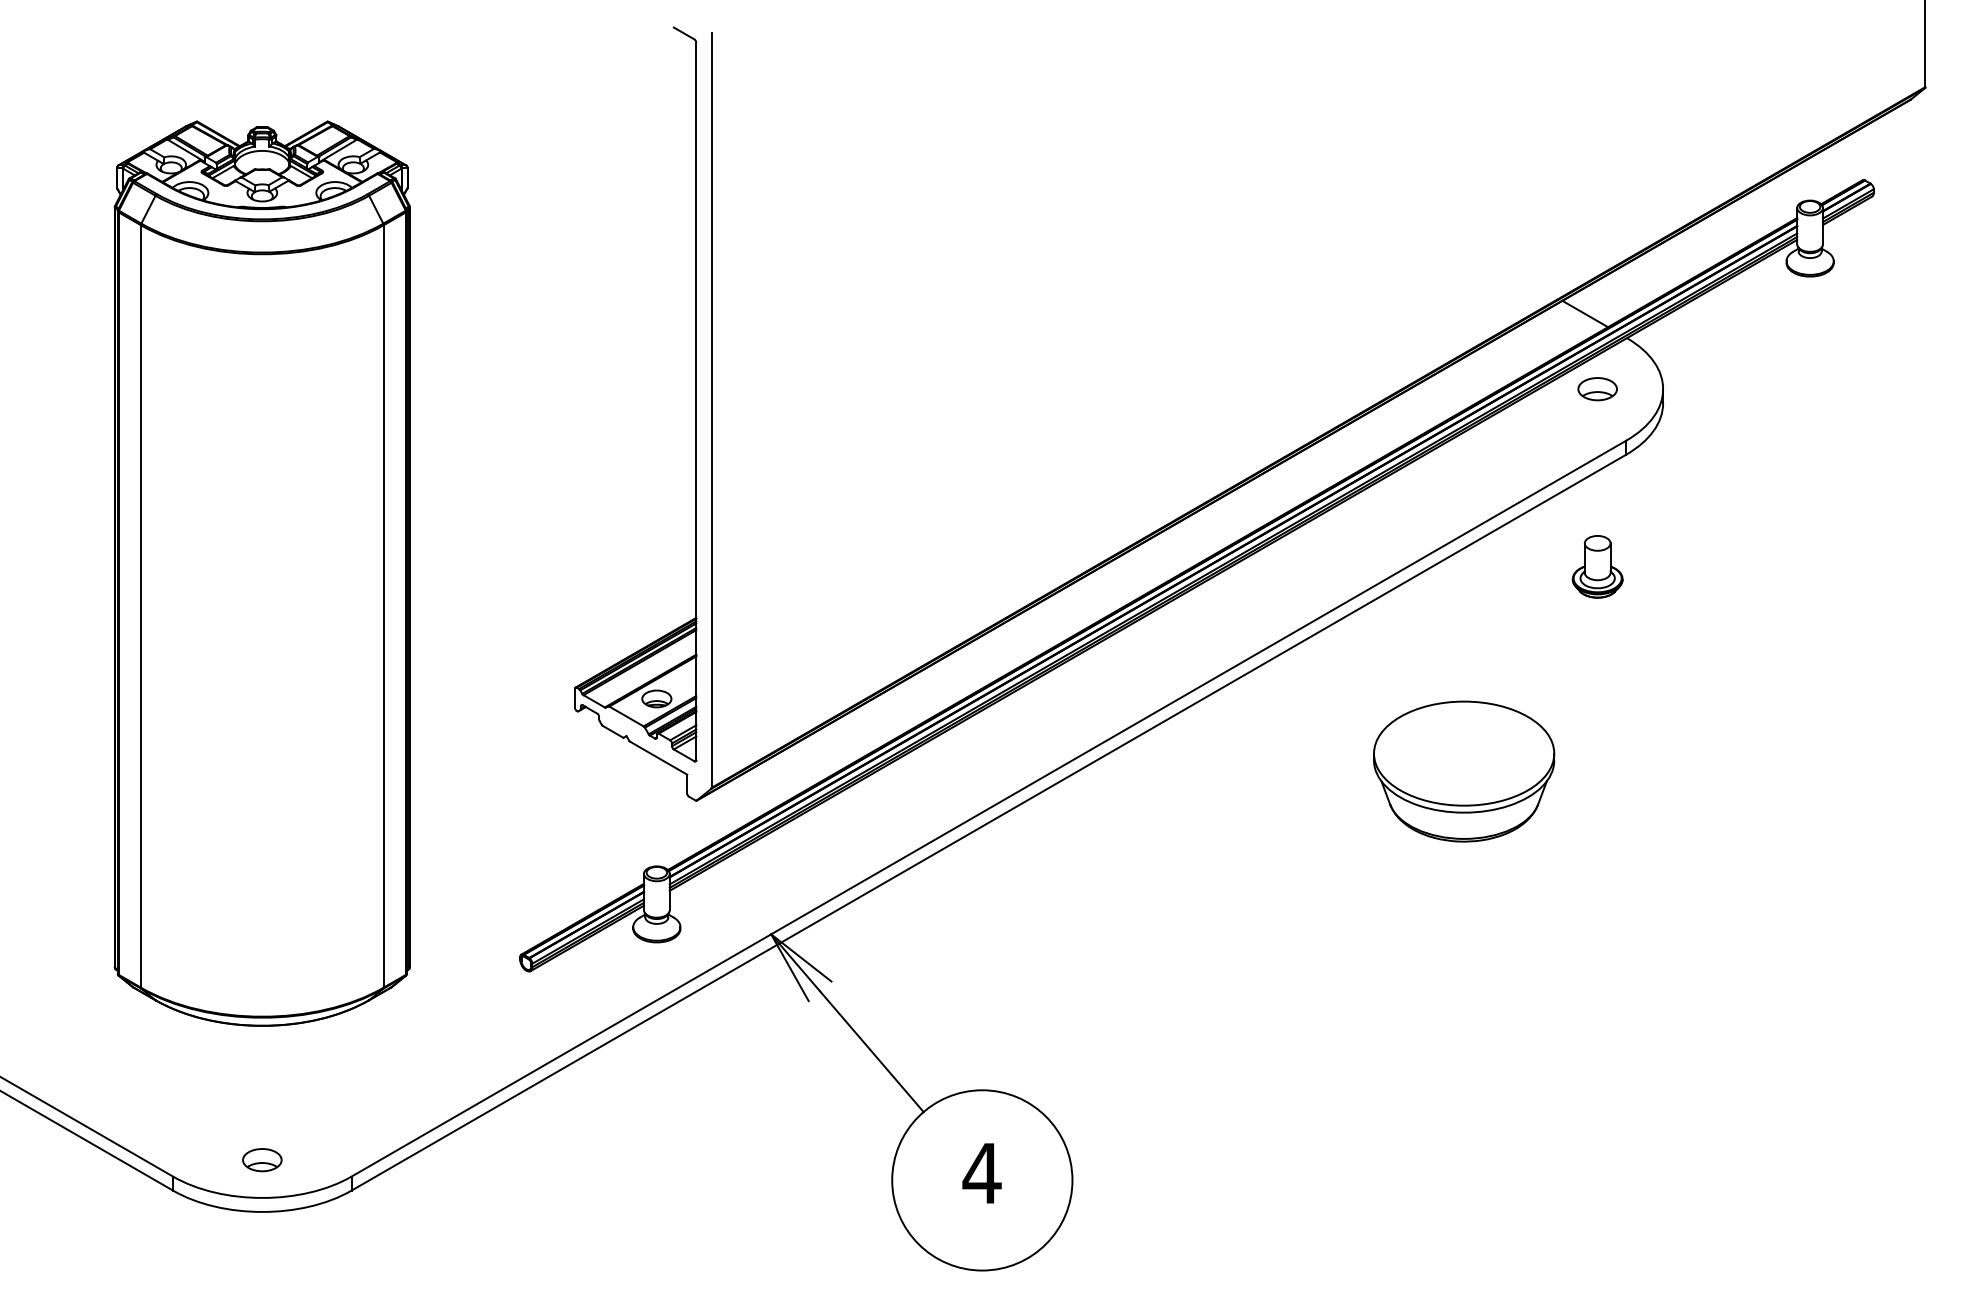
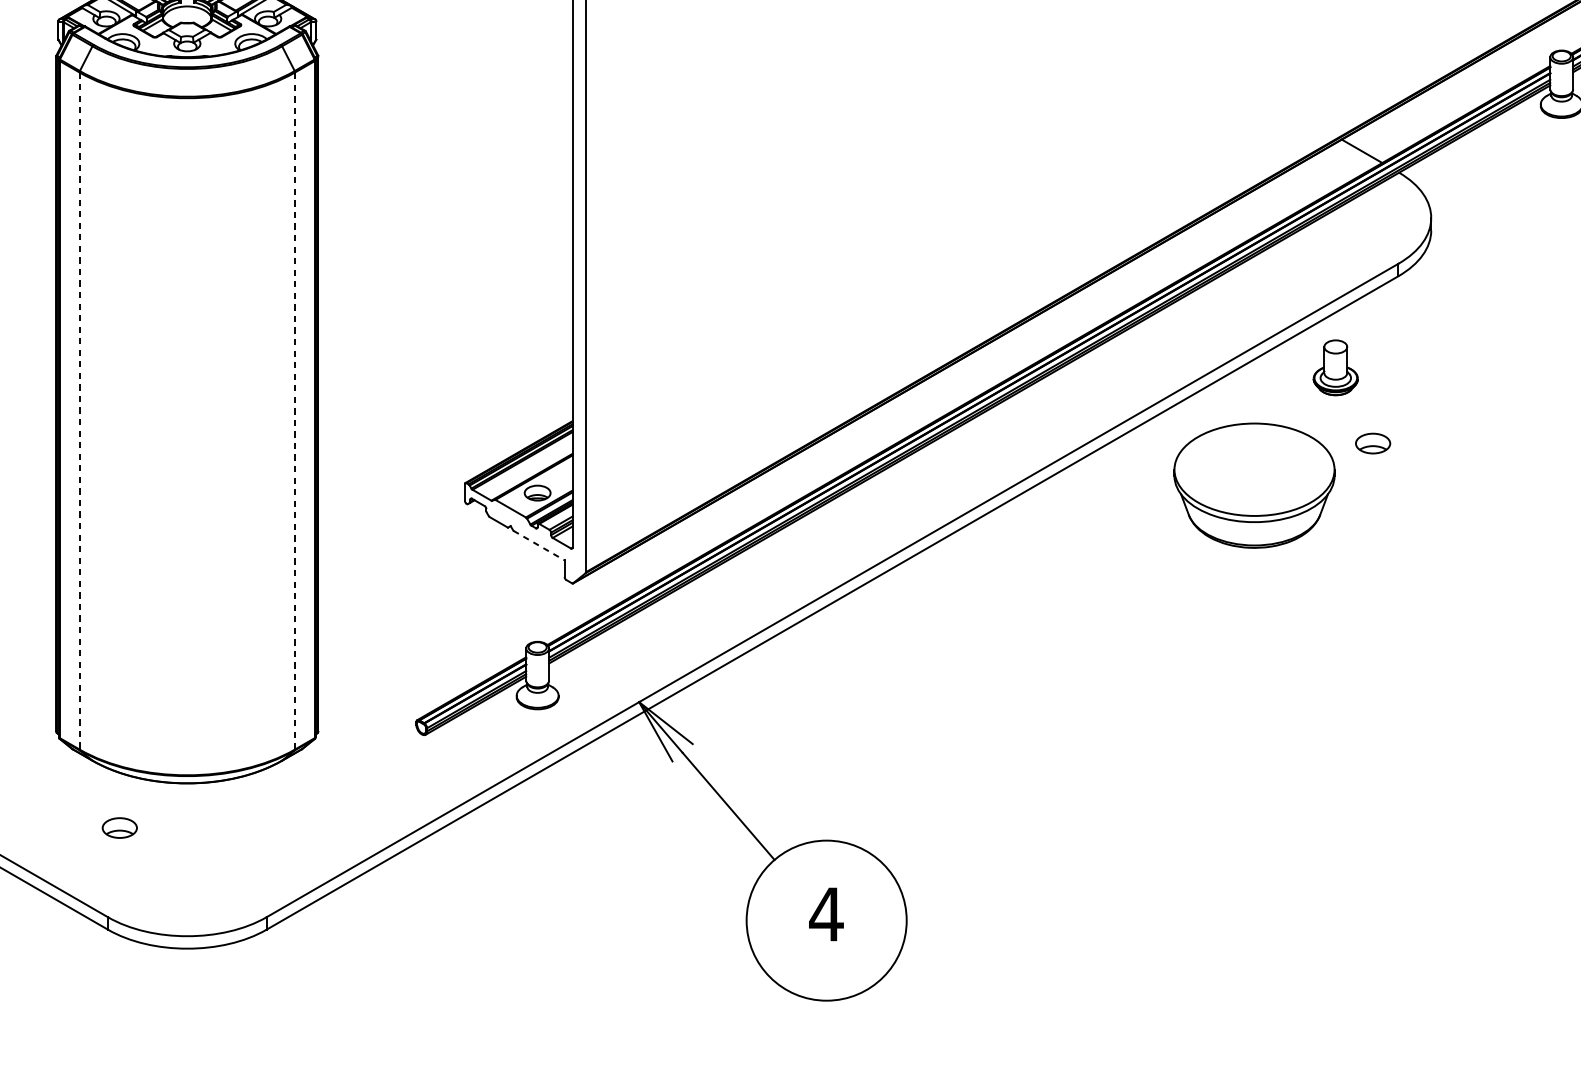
part: (1597, 389) -> (1372, 443), moved
part: (1597, 566) -> (1335, 367), moved
line: (383, 605) -> (294, 410), solid -> dashed
line: (140, 606) -> (79, 411), solid -> dashed
line: (658, 758) -> (539, 545), solid -> dashed
part: (1464, 771) -> (1254, 485), moved
part: (262, 1160) -> (119, 828), moved

